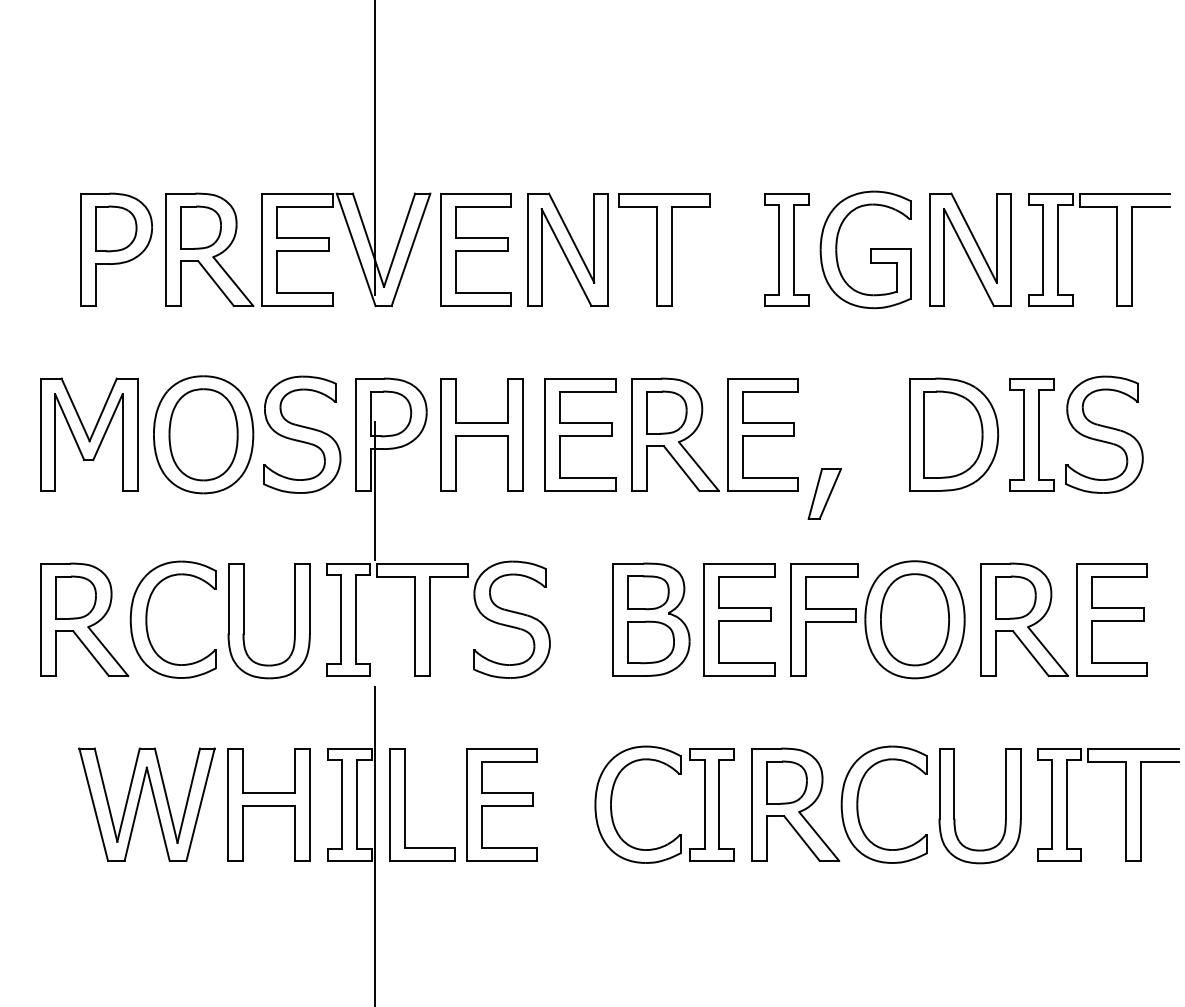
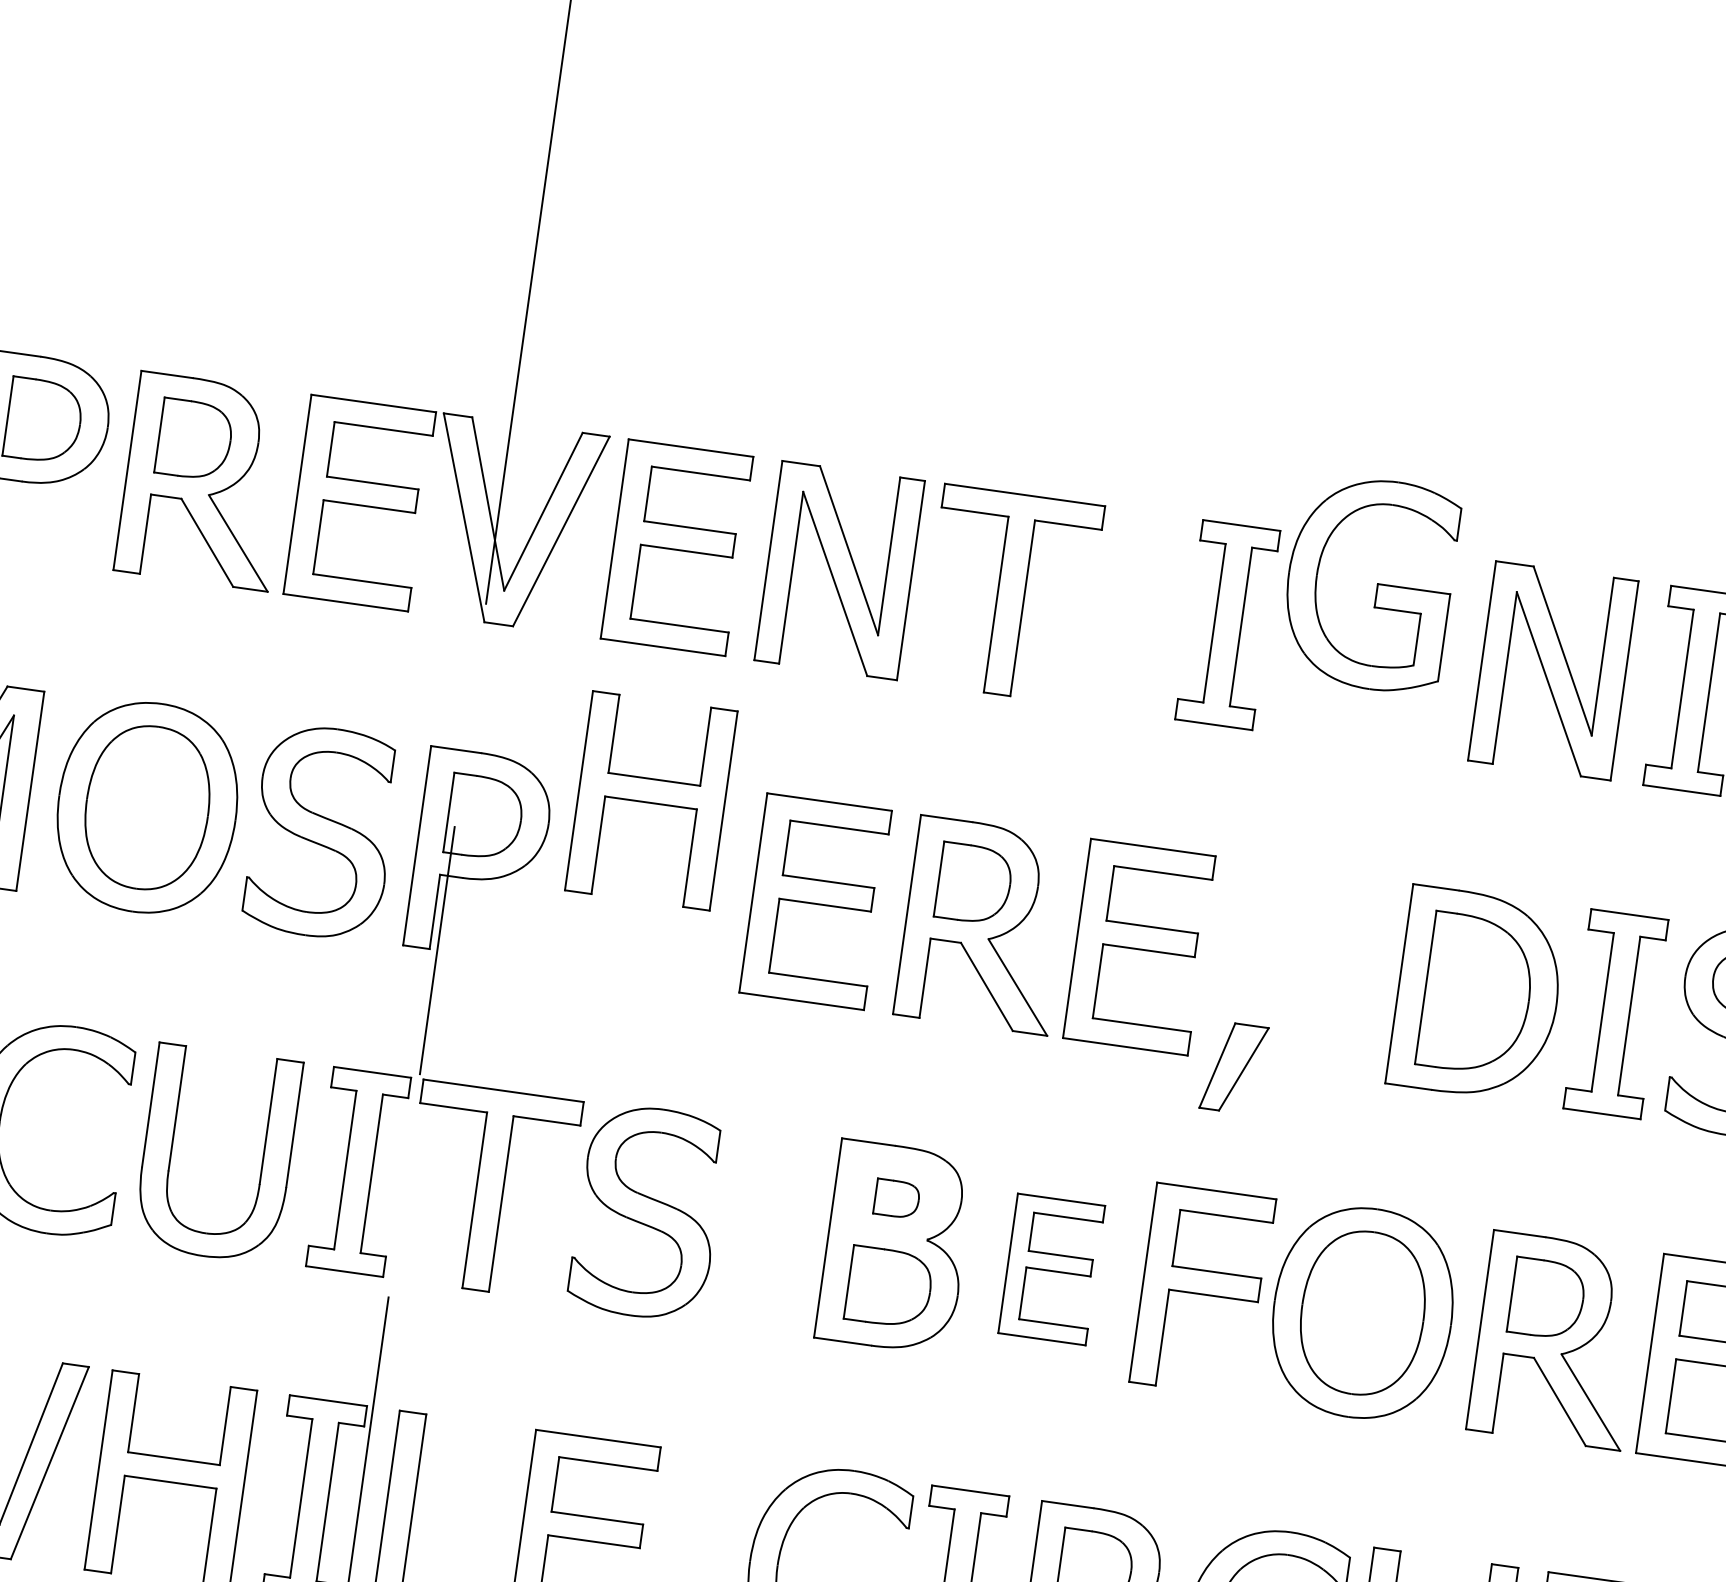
part: (865, 249) -> (1368, 582), moved
part: (481, 434) -> (651, 800), moved
part: (648, 592) -> (897, 1198), size x0.6
part: (739, 619) -> (1051, 1268), size x0.7

